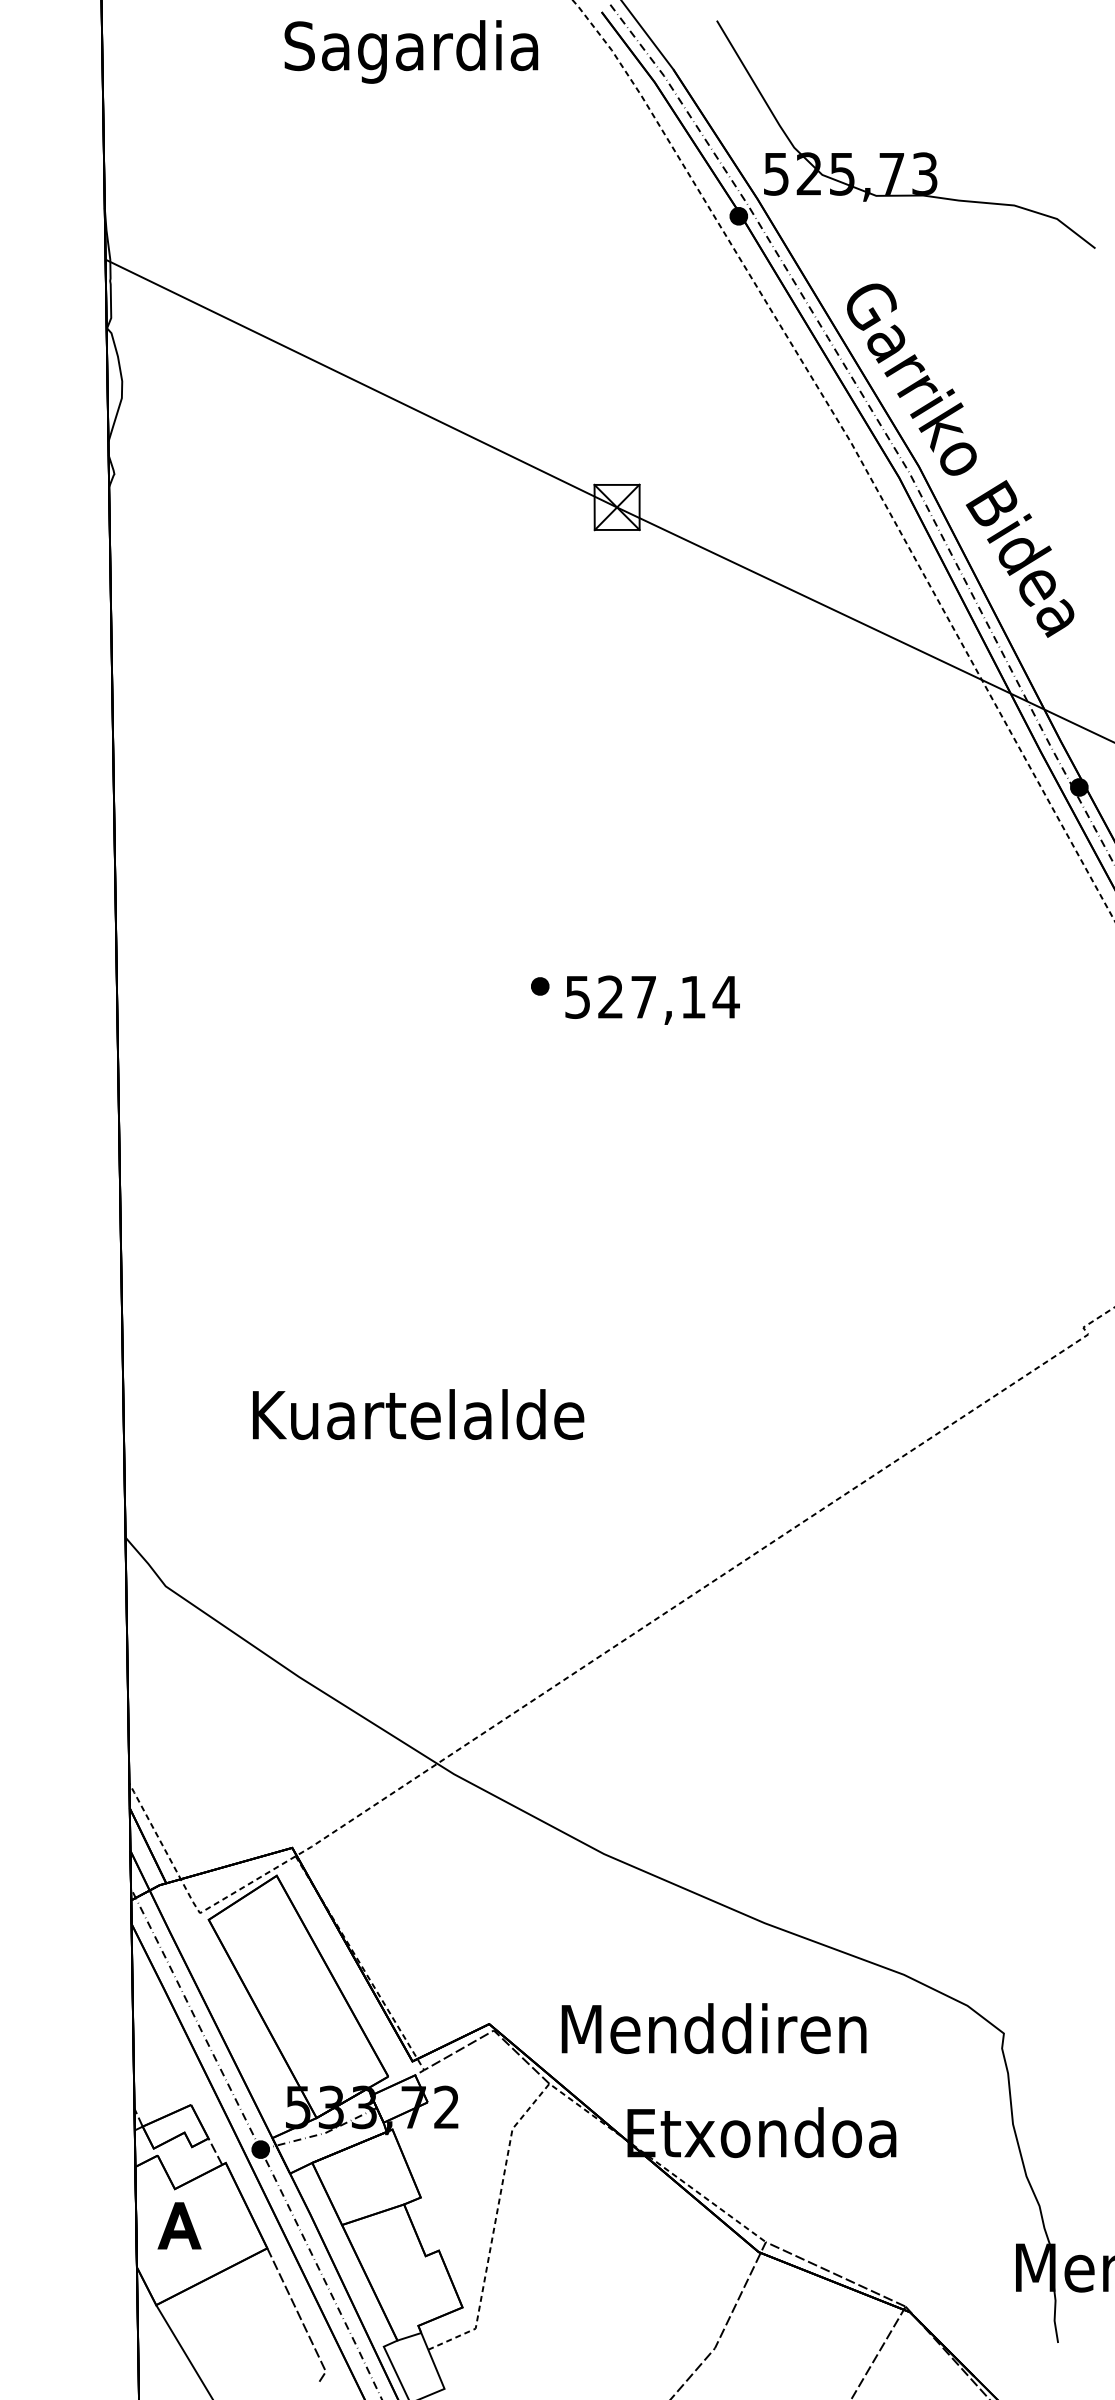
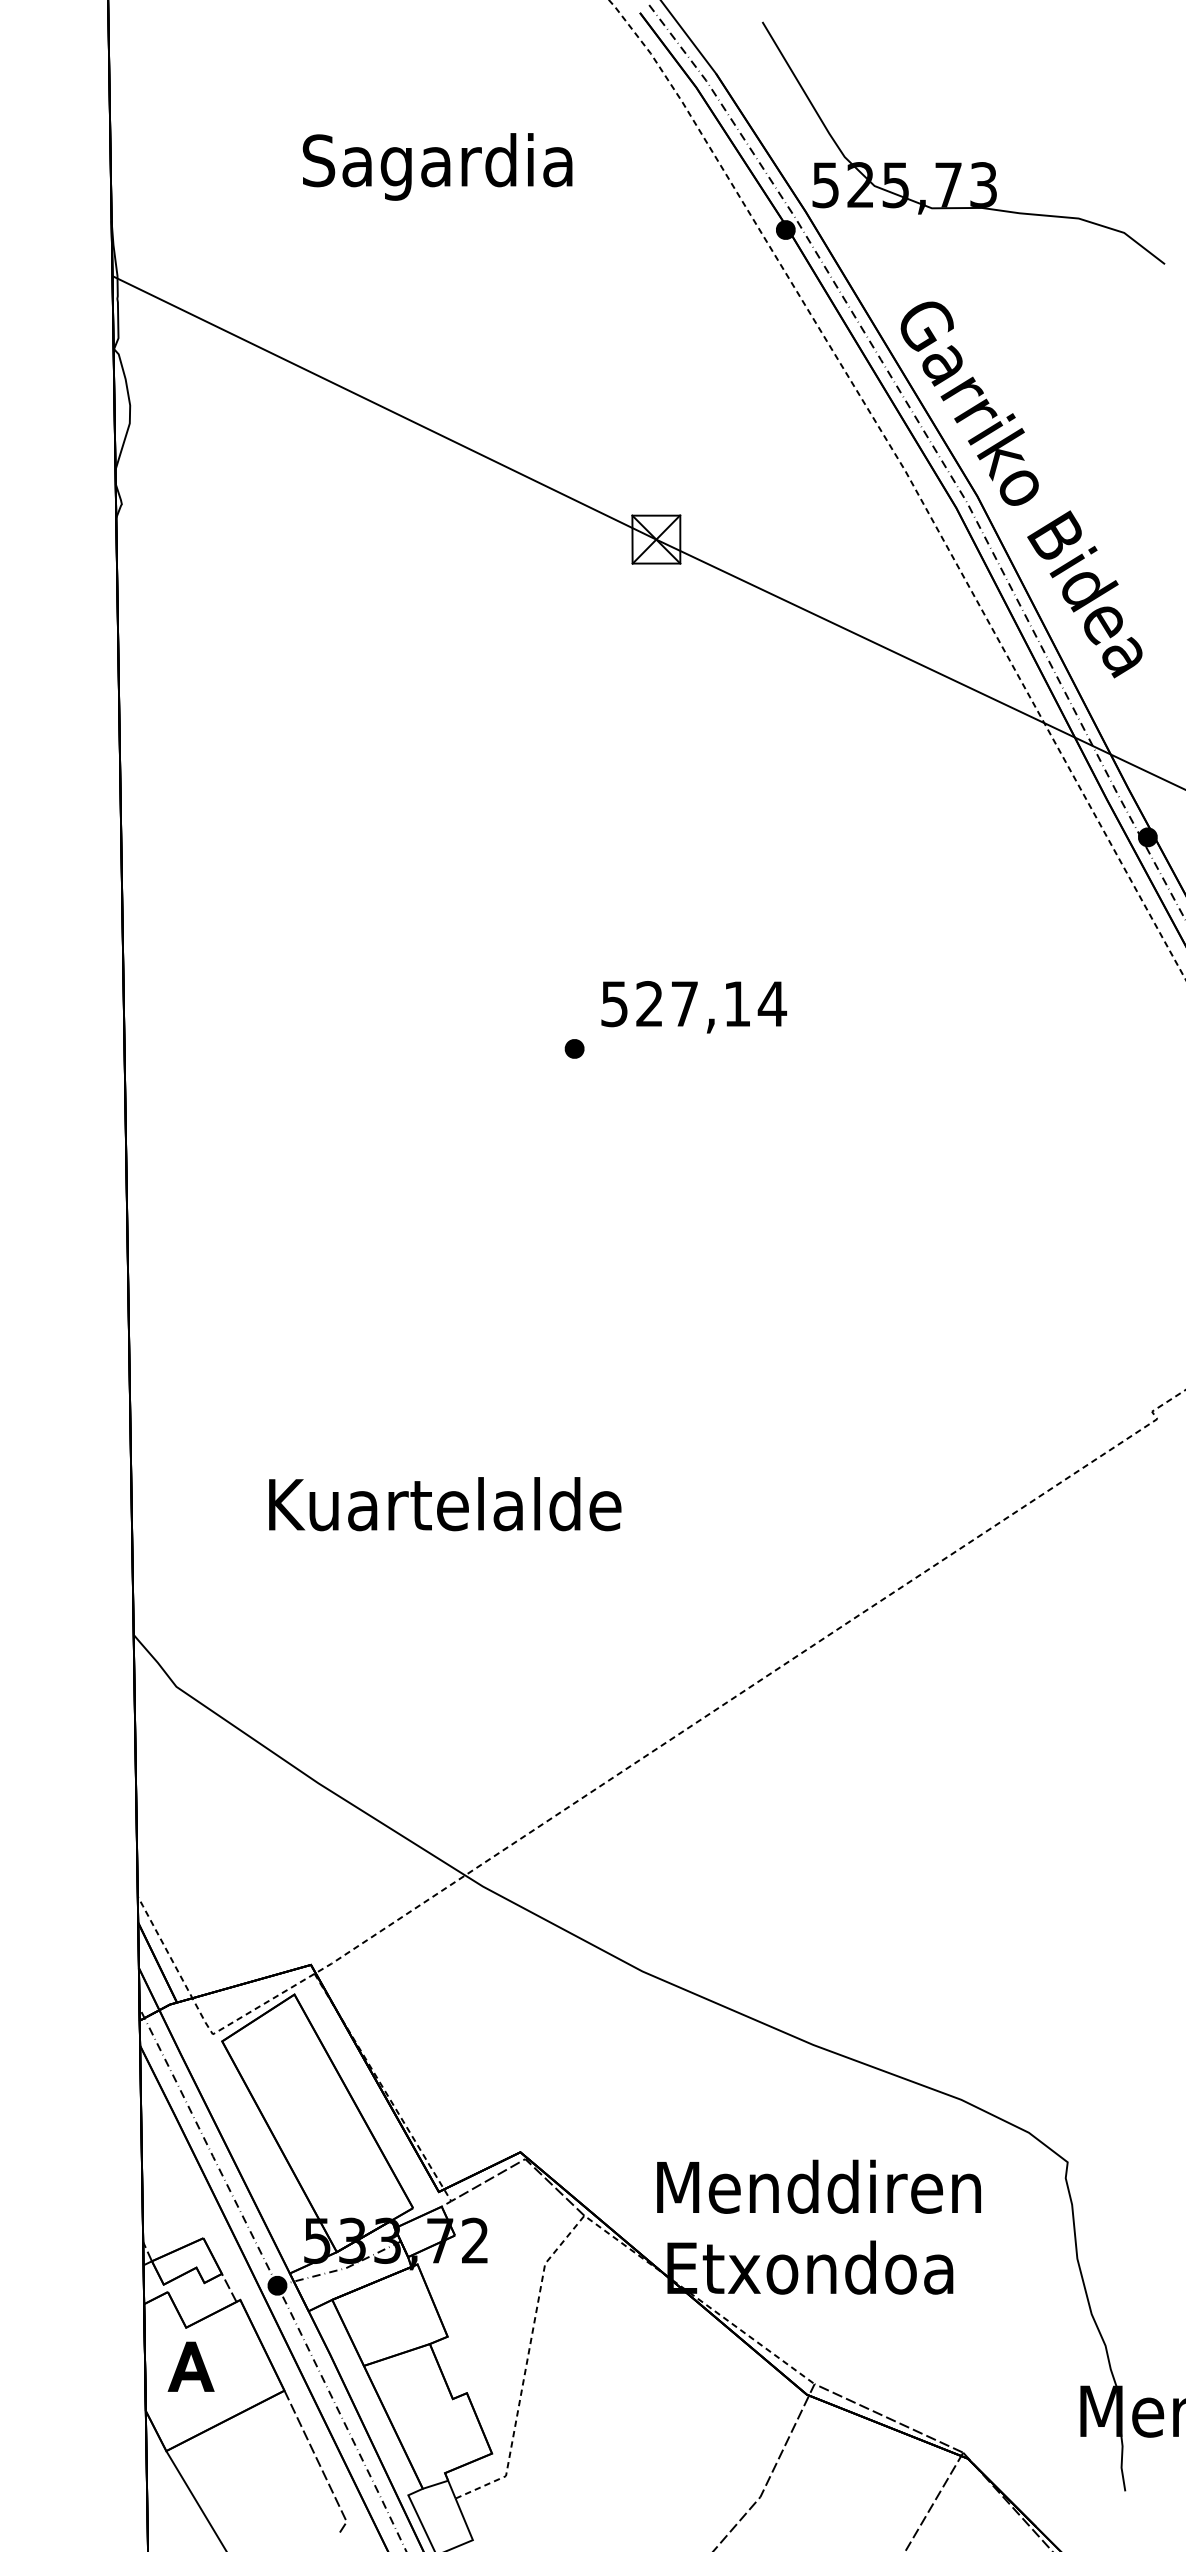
text: (411, 51) -> (437, 166), moved
text: (652, 999) -> (694, 1006), moved
text: (713, 2028) -> (818, 2186), moved

